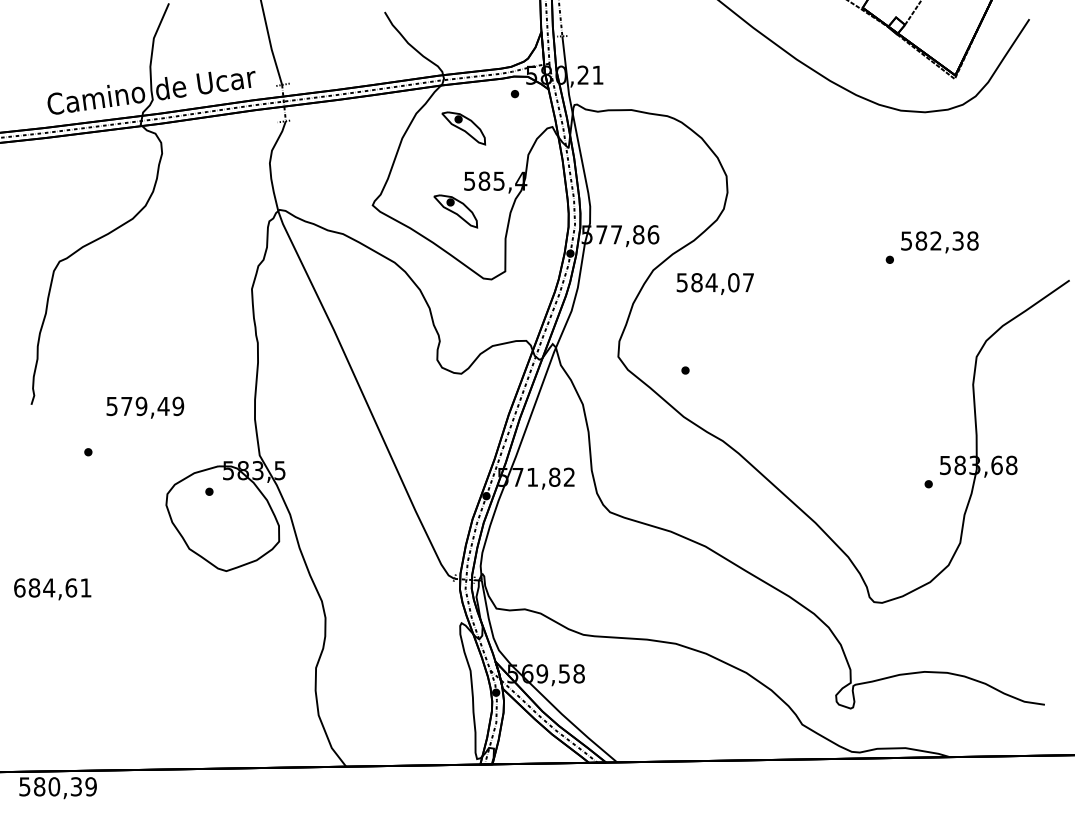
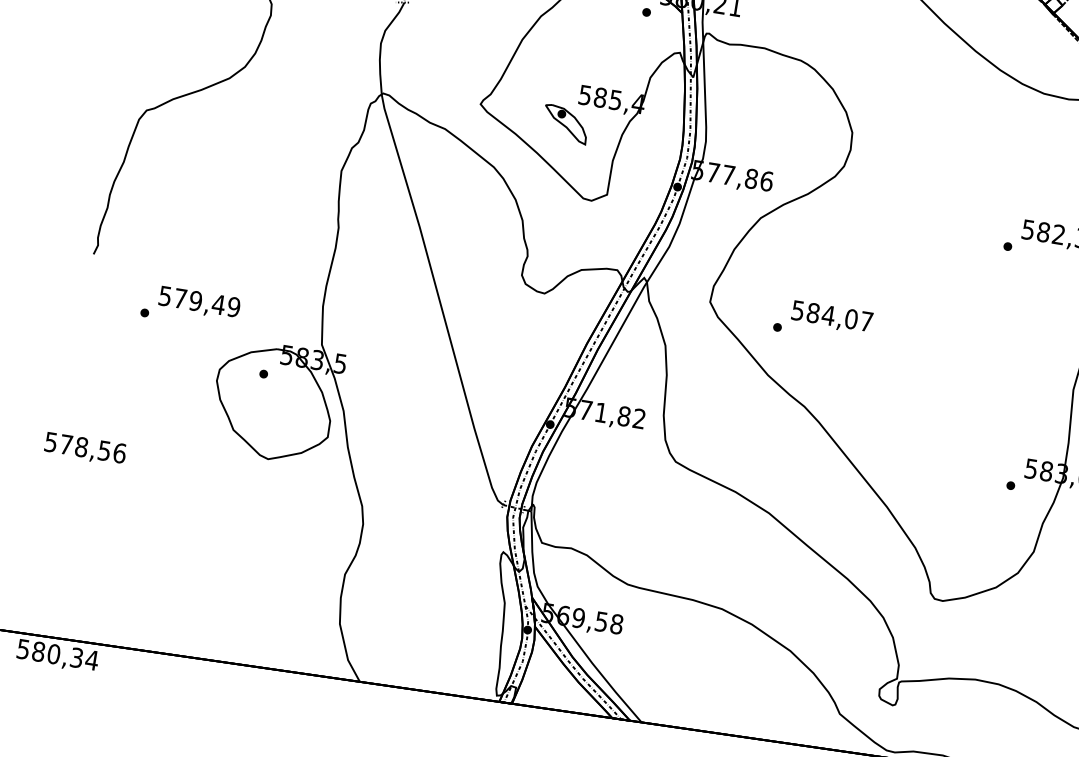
part: (463, 128) -> (587, 39), removed
text: (714, 283) -> (831, 316), moved
text: (145, 407) -> (199, 302), moved
text: (52, 587) -> (85, 447), 684,61 -> 578,56
text: (91, 786) -> (92, 660), 580,39 -> 580,34

